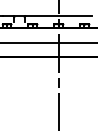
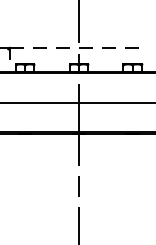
line: (58, 16) -> (78, 48), solid -> dashed

